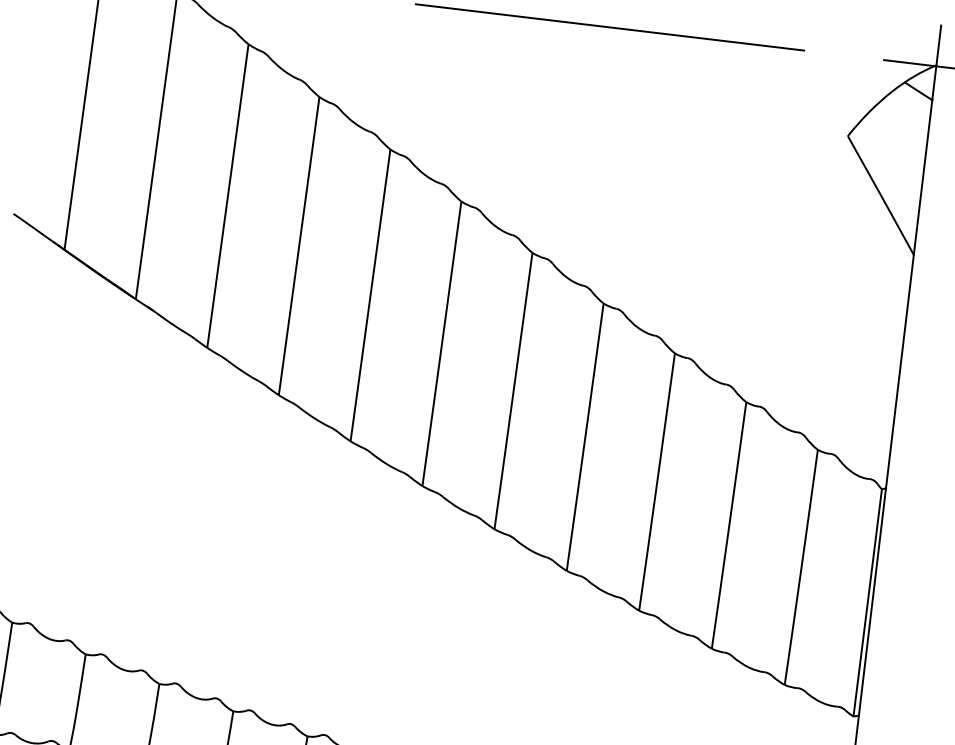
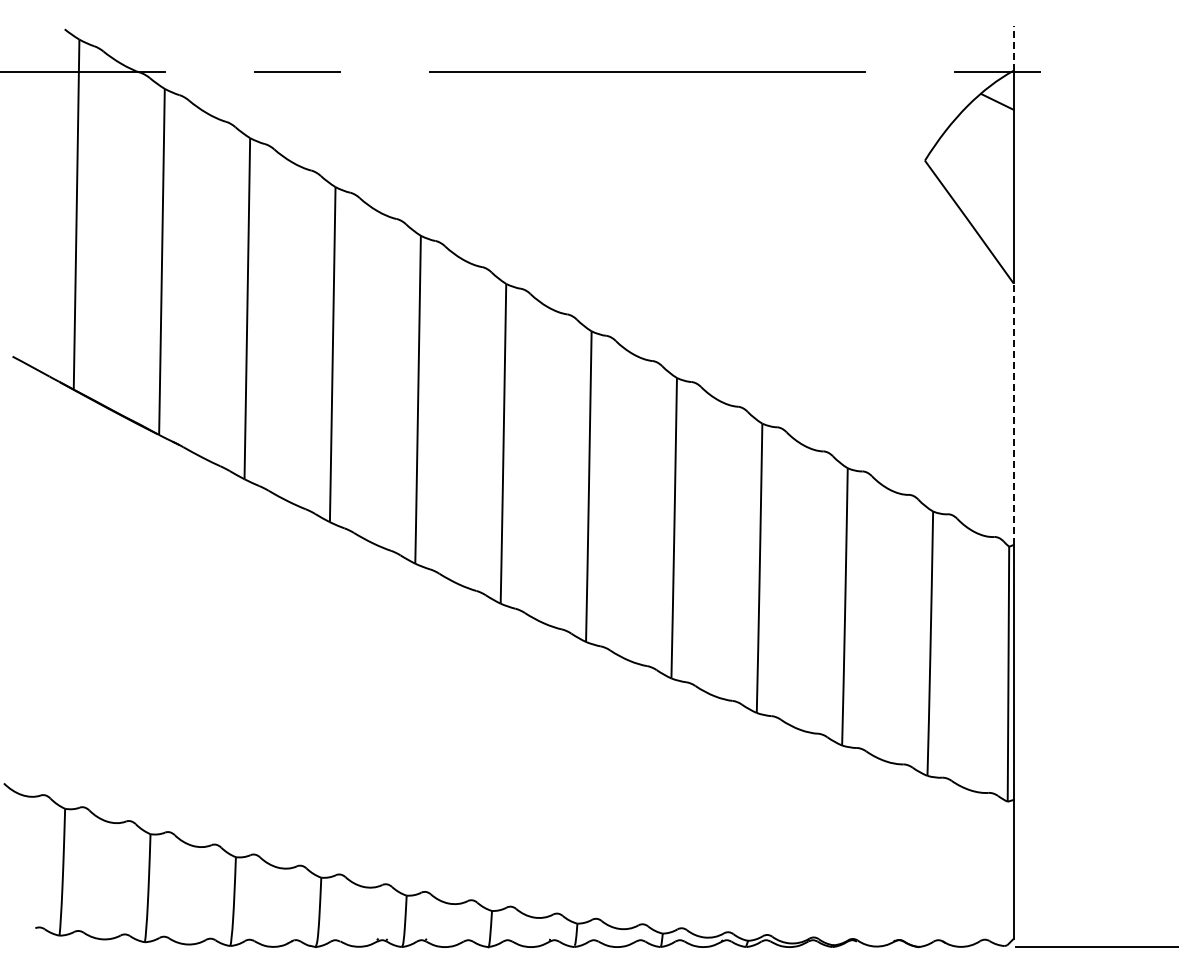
line: (938, 44) -> (1013, 47), solid -> dashed
line: (899, 371) -> (1013, 414), solid -> dashed

